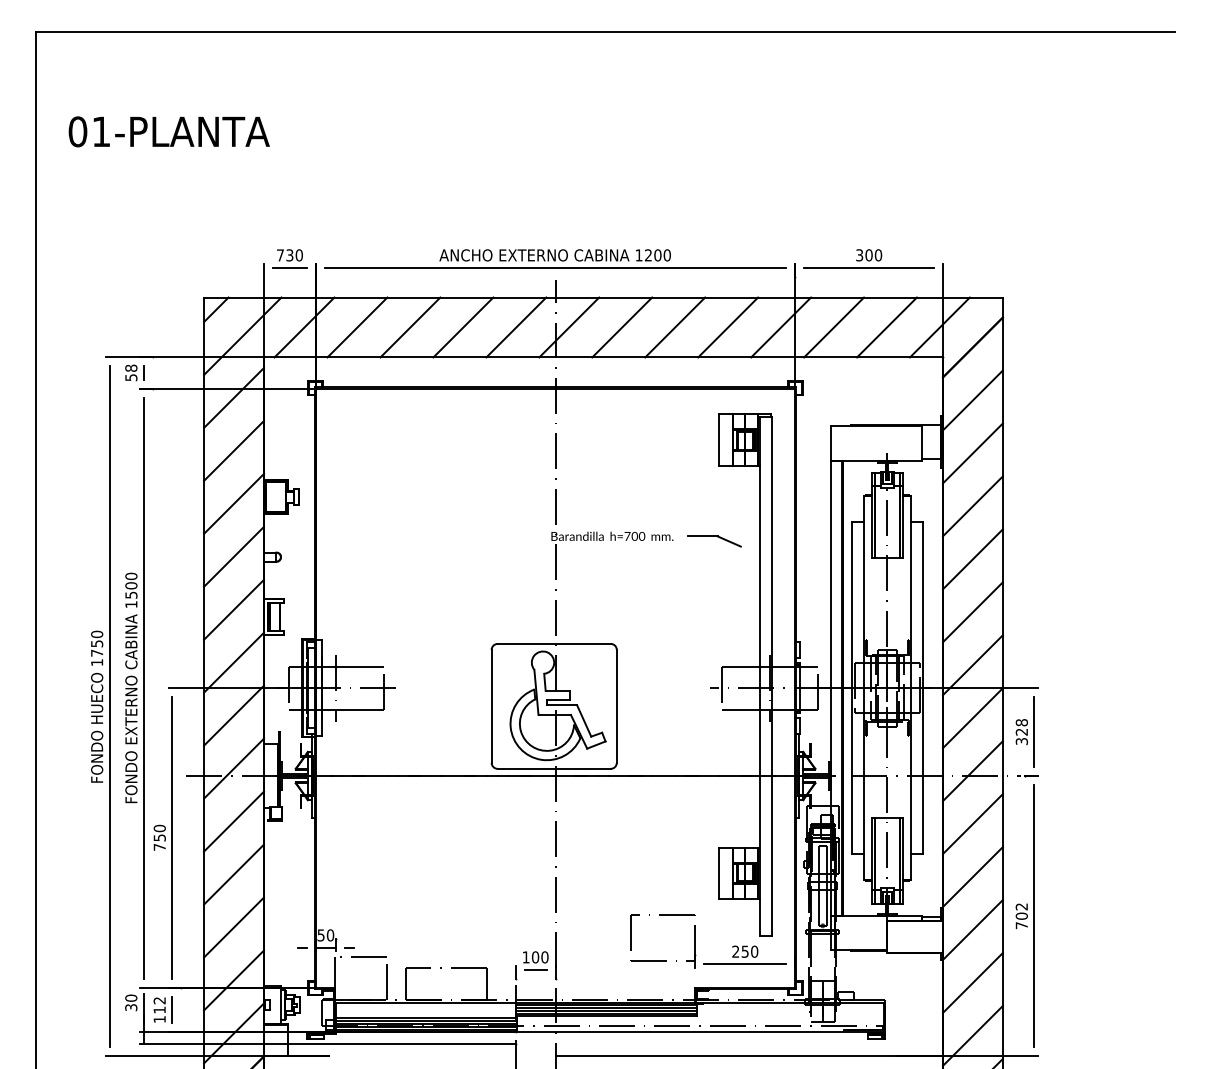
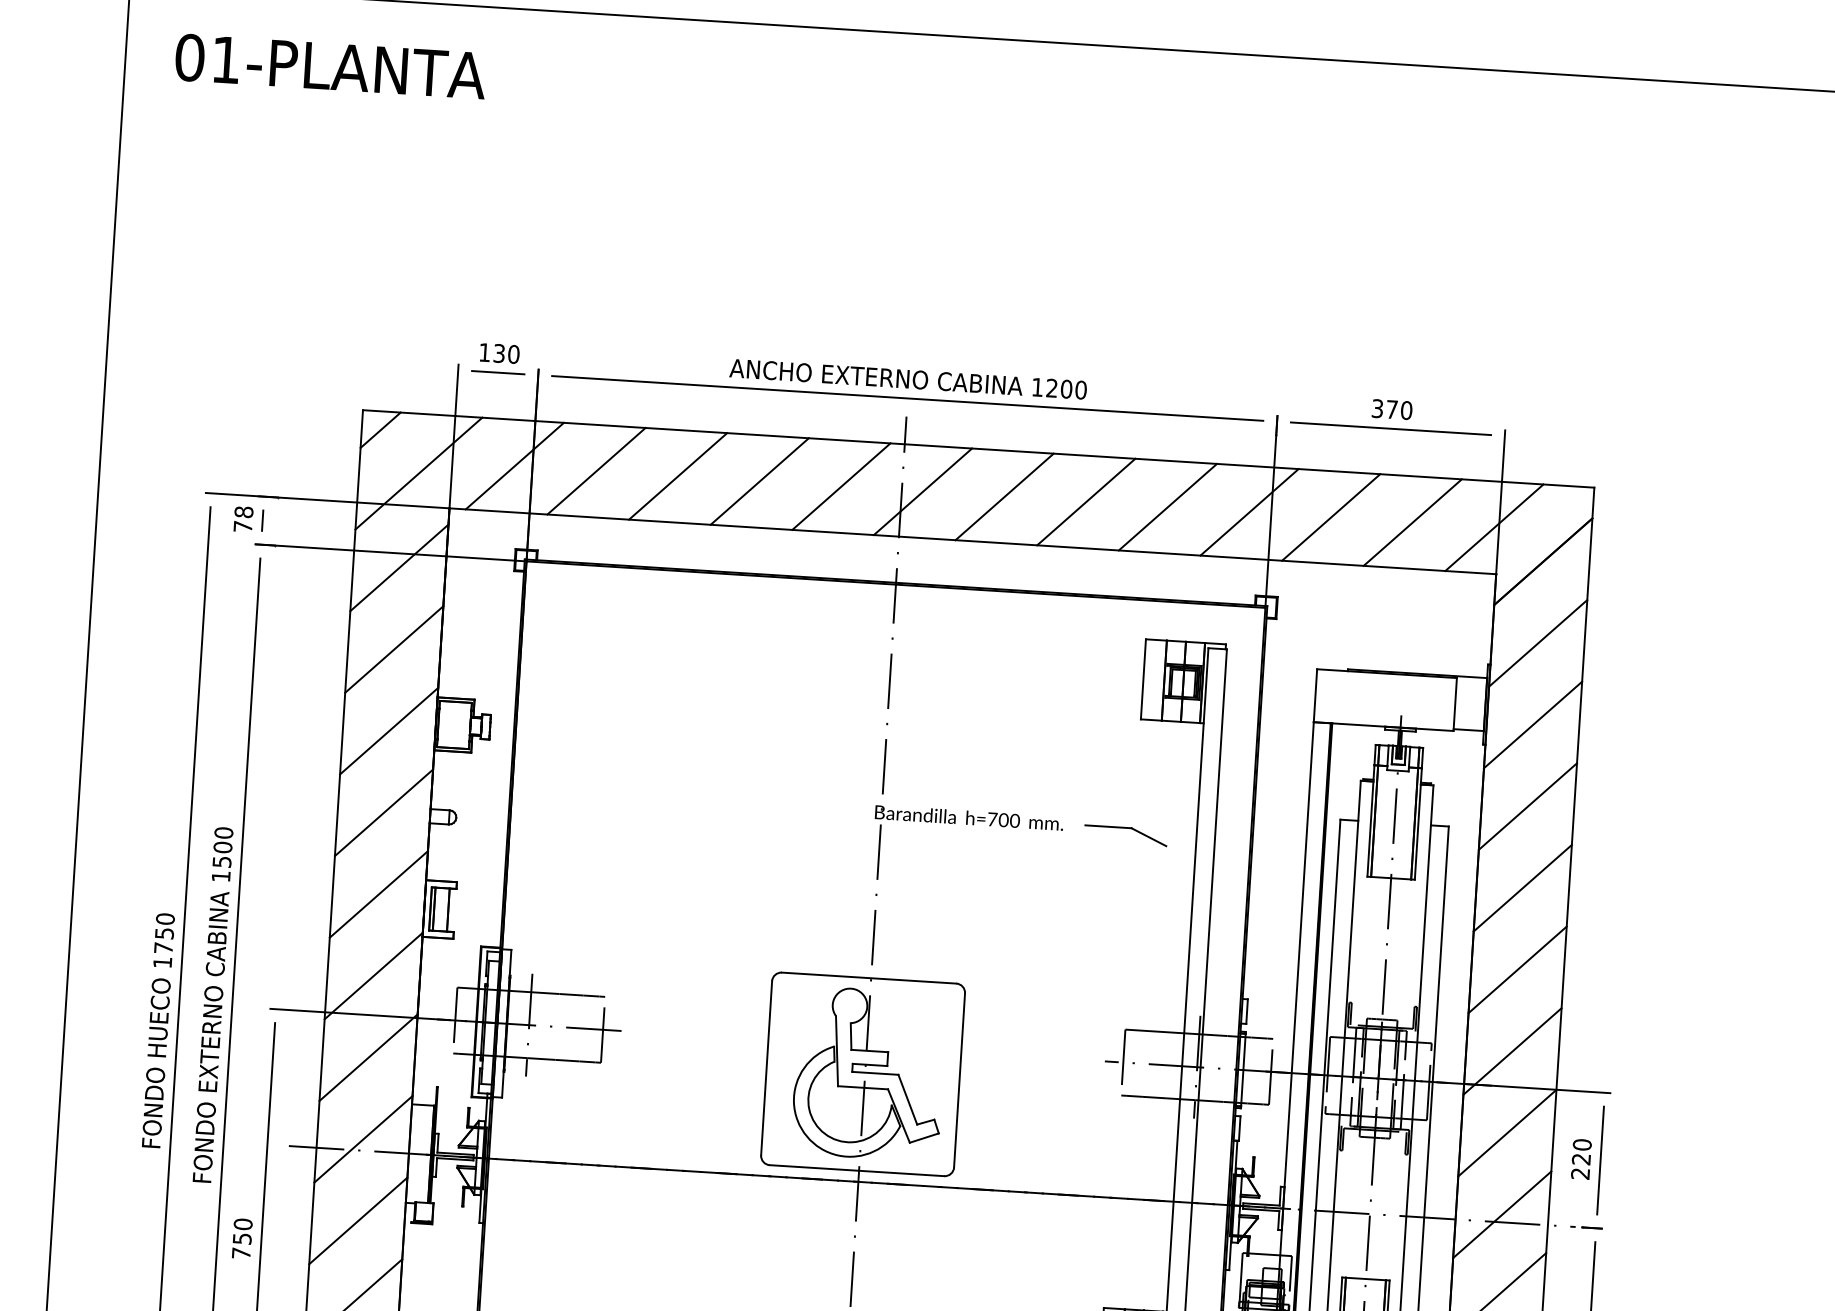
text: (168, 131) -> (329, 66), moved
text: (280, 255) -> (484, 352), 730 -> 130
text: (868, 255) -> (1391, 409), 300 -> 370
text: (131, 377) -> (243, 526), 58 -> 78
text: (1022, 731) -> (1582, 1158), 328 -> 220

